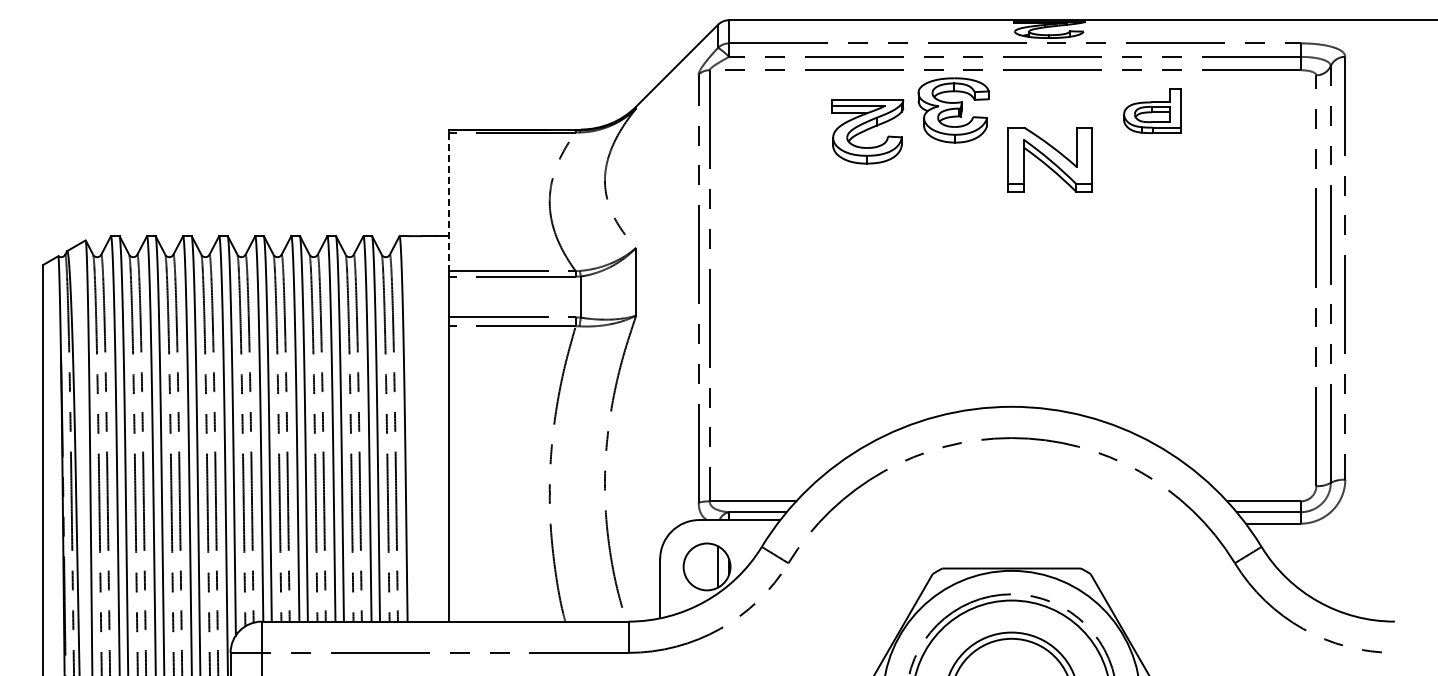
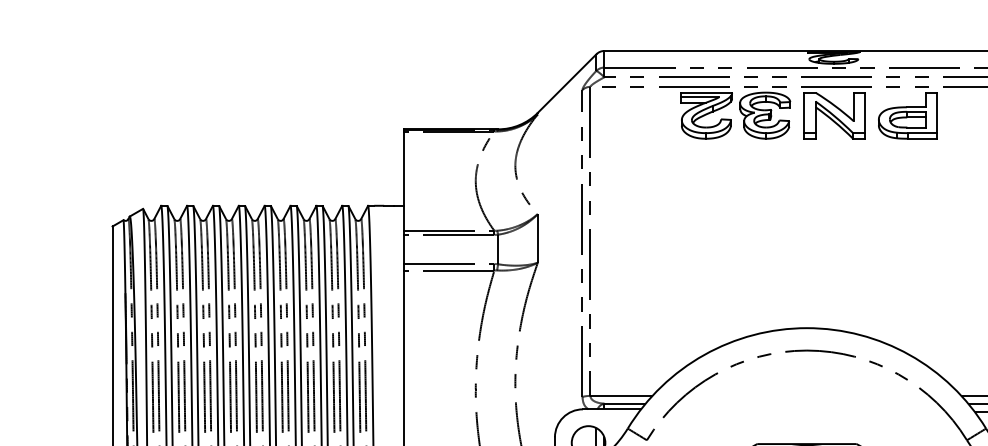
part: (1152, 110) -> (907, 115), size x1.43
part: (867, 131) -> (706, 115), moved
part: (1049, 159) -> (834, 115), moved
line: (449, 202) -> (403, 181), dashed -> solid

